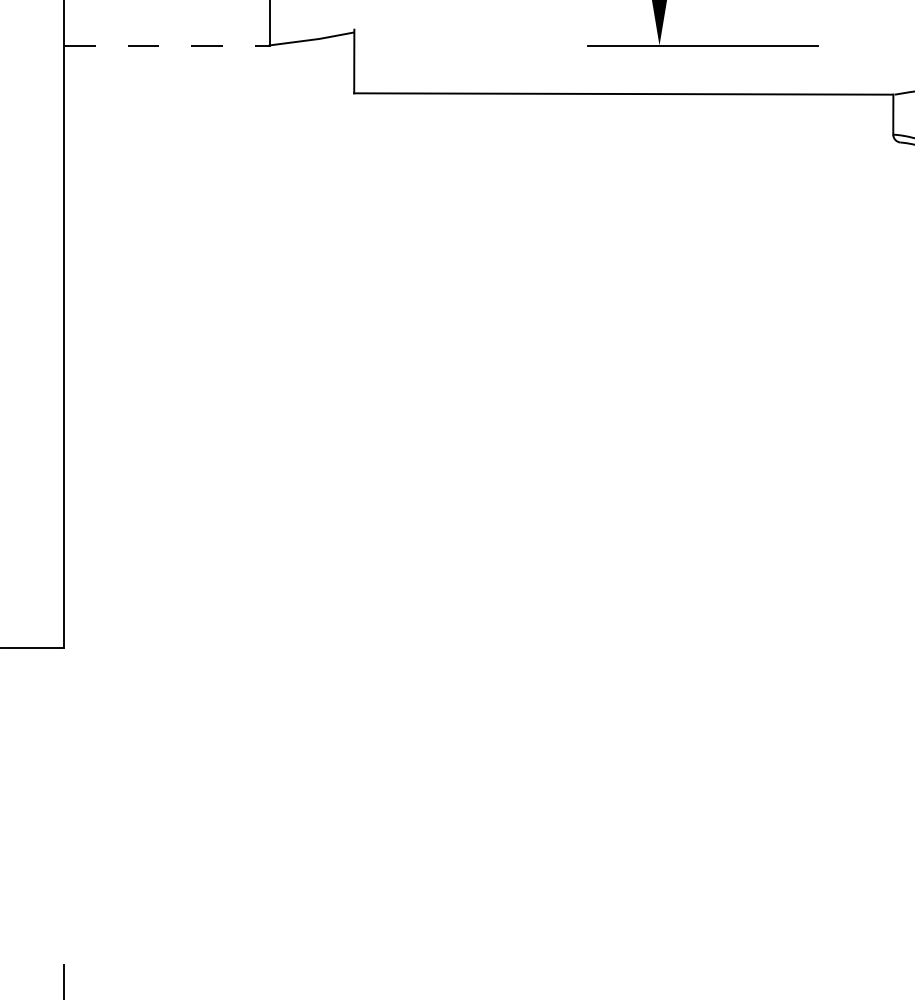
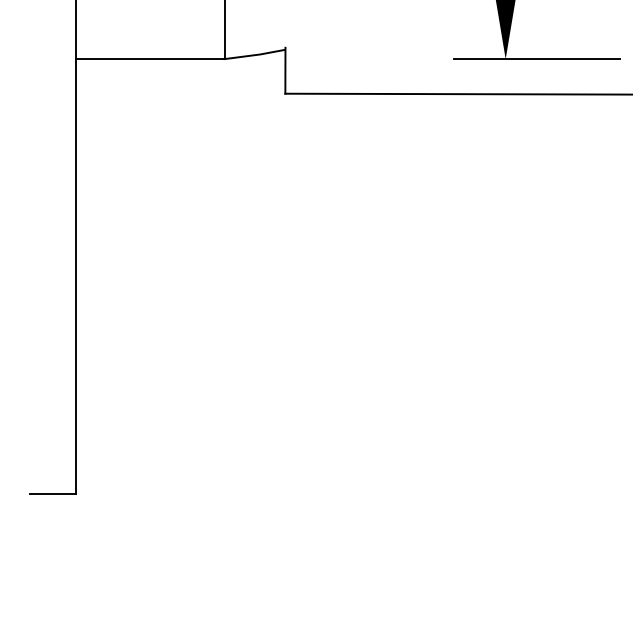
line: (167, 45) -> (150, 59), dashed -> solid

